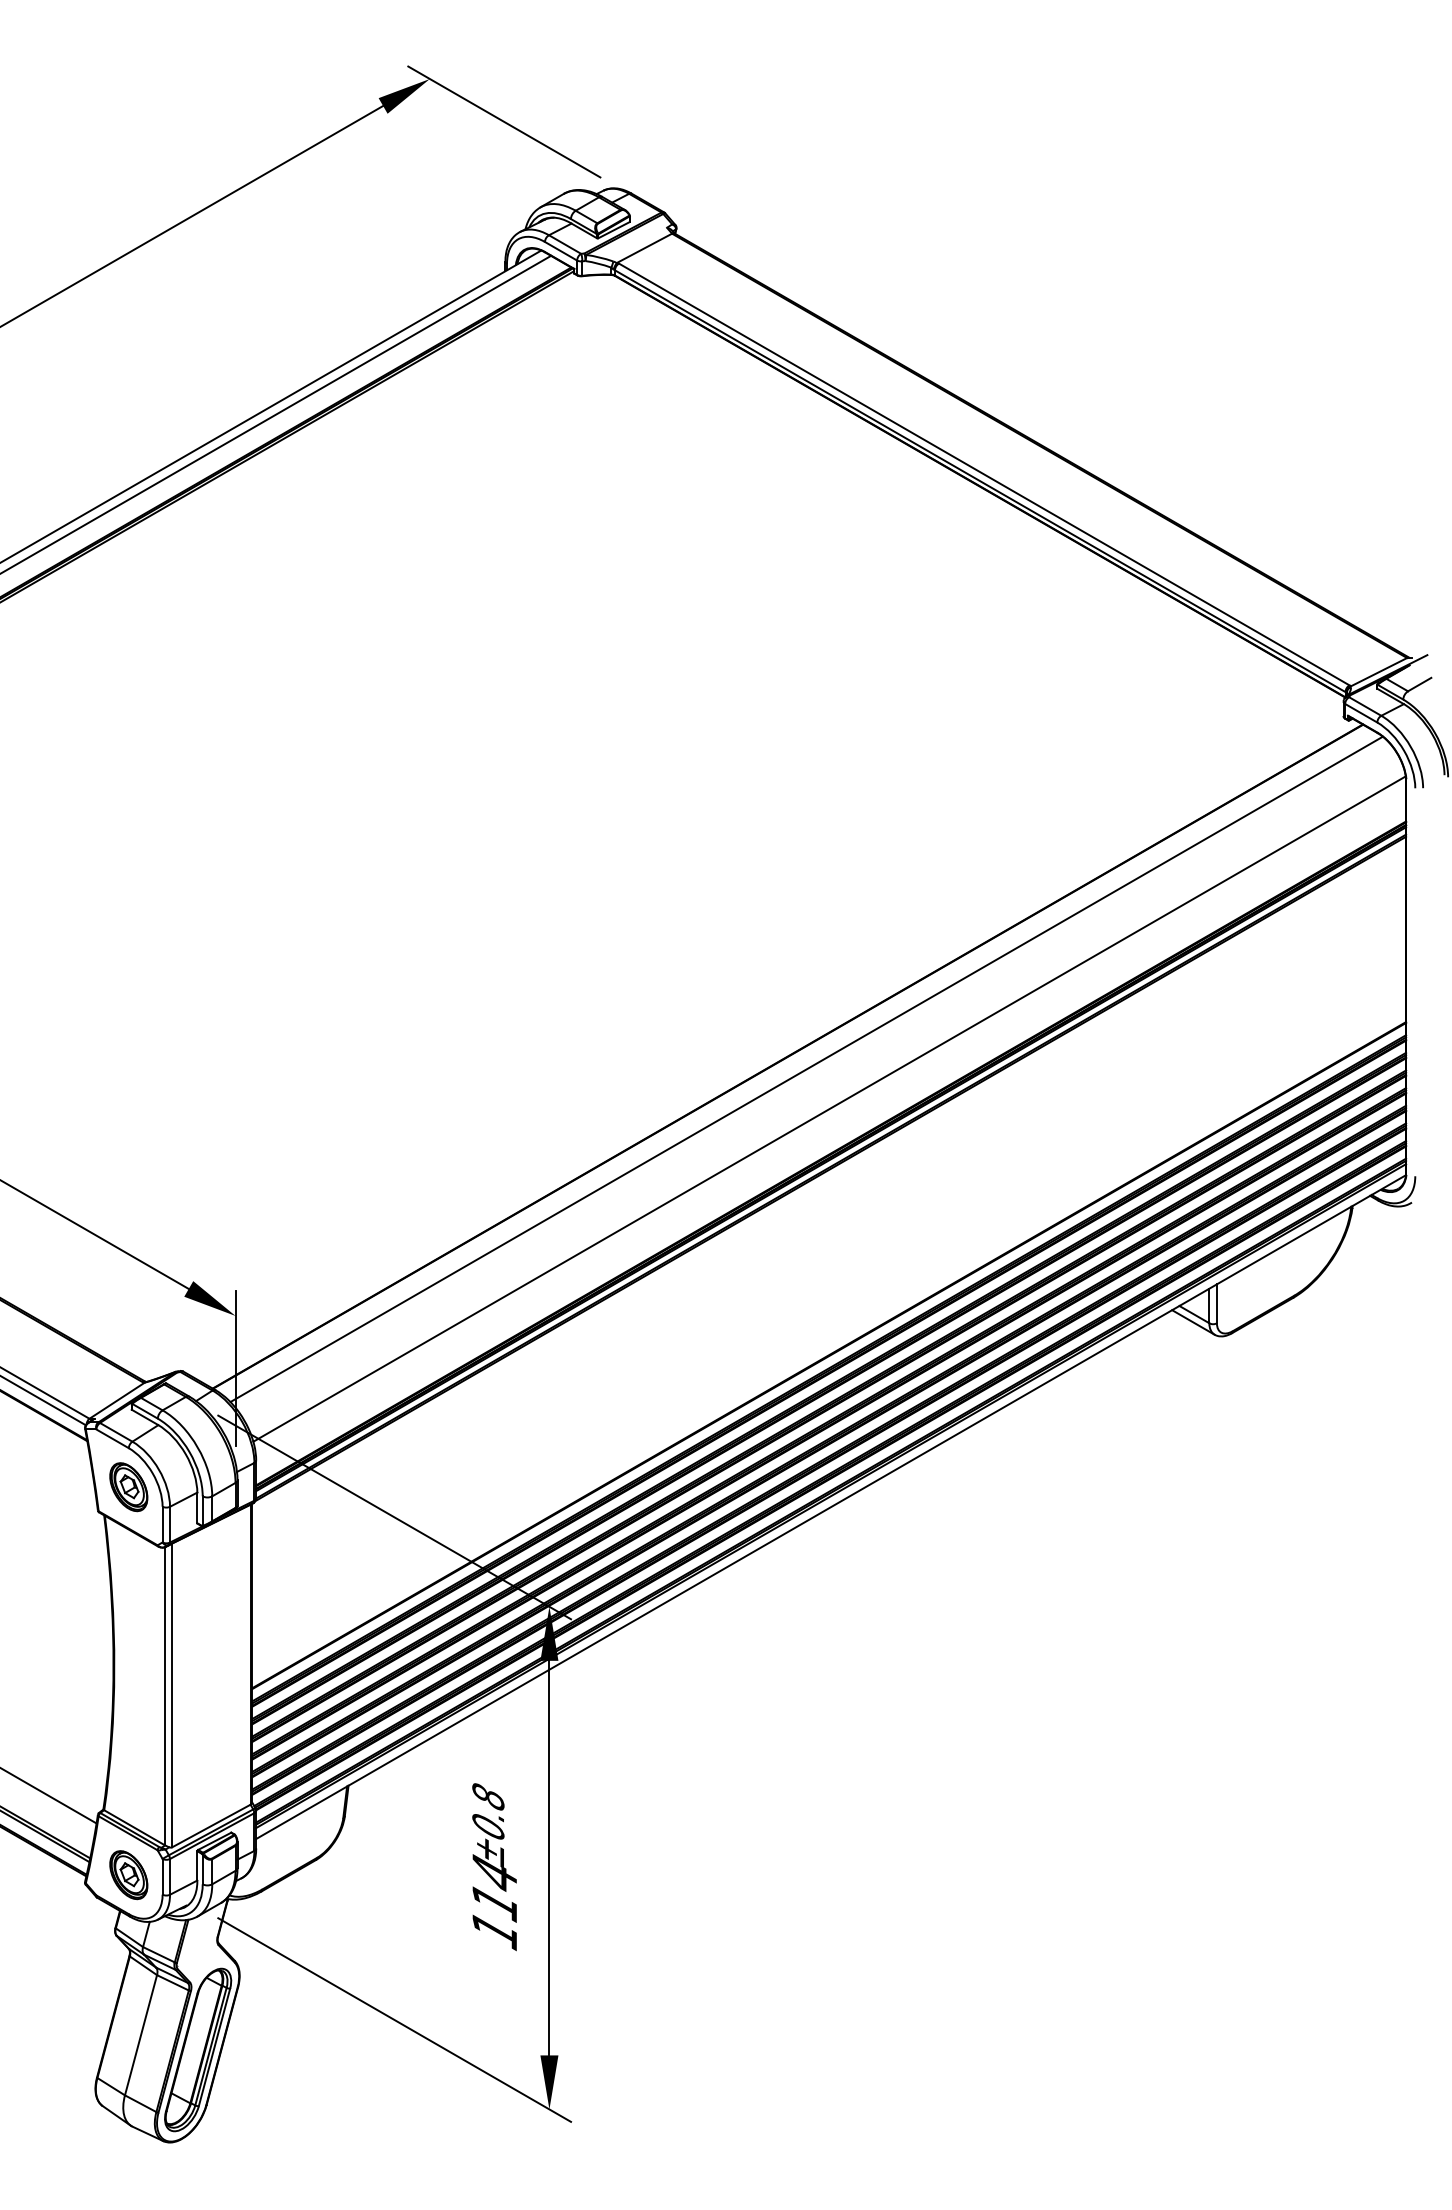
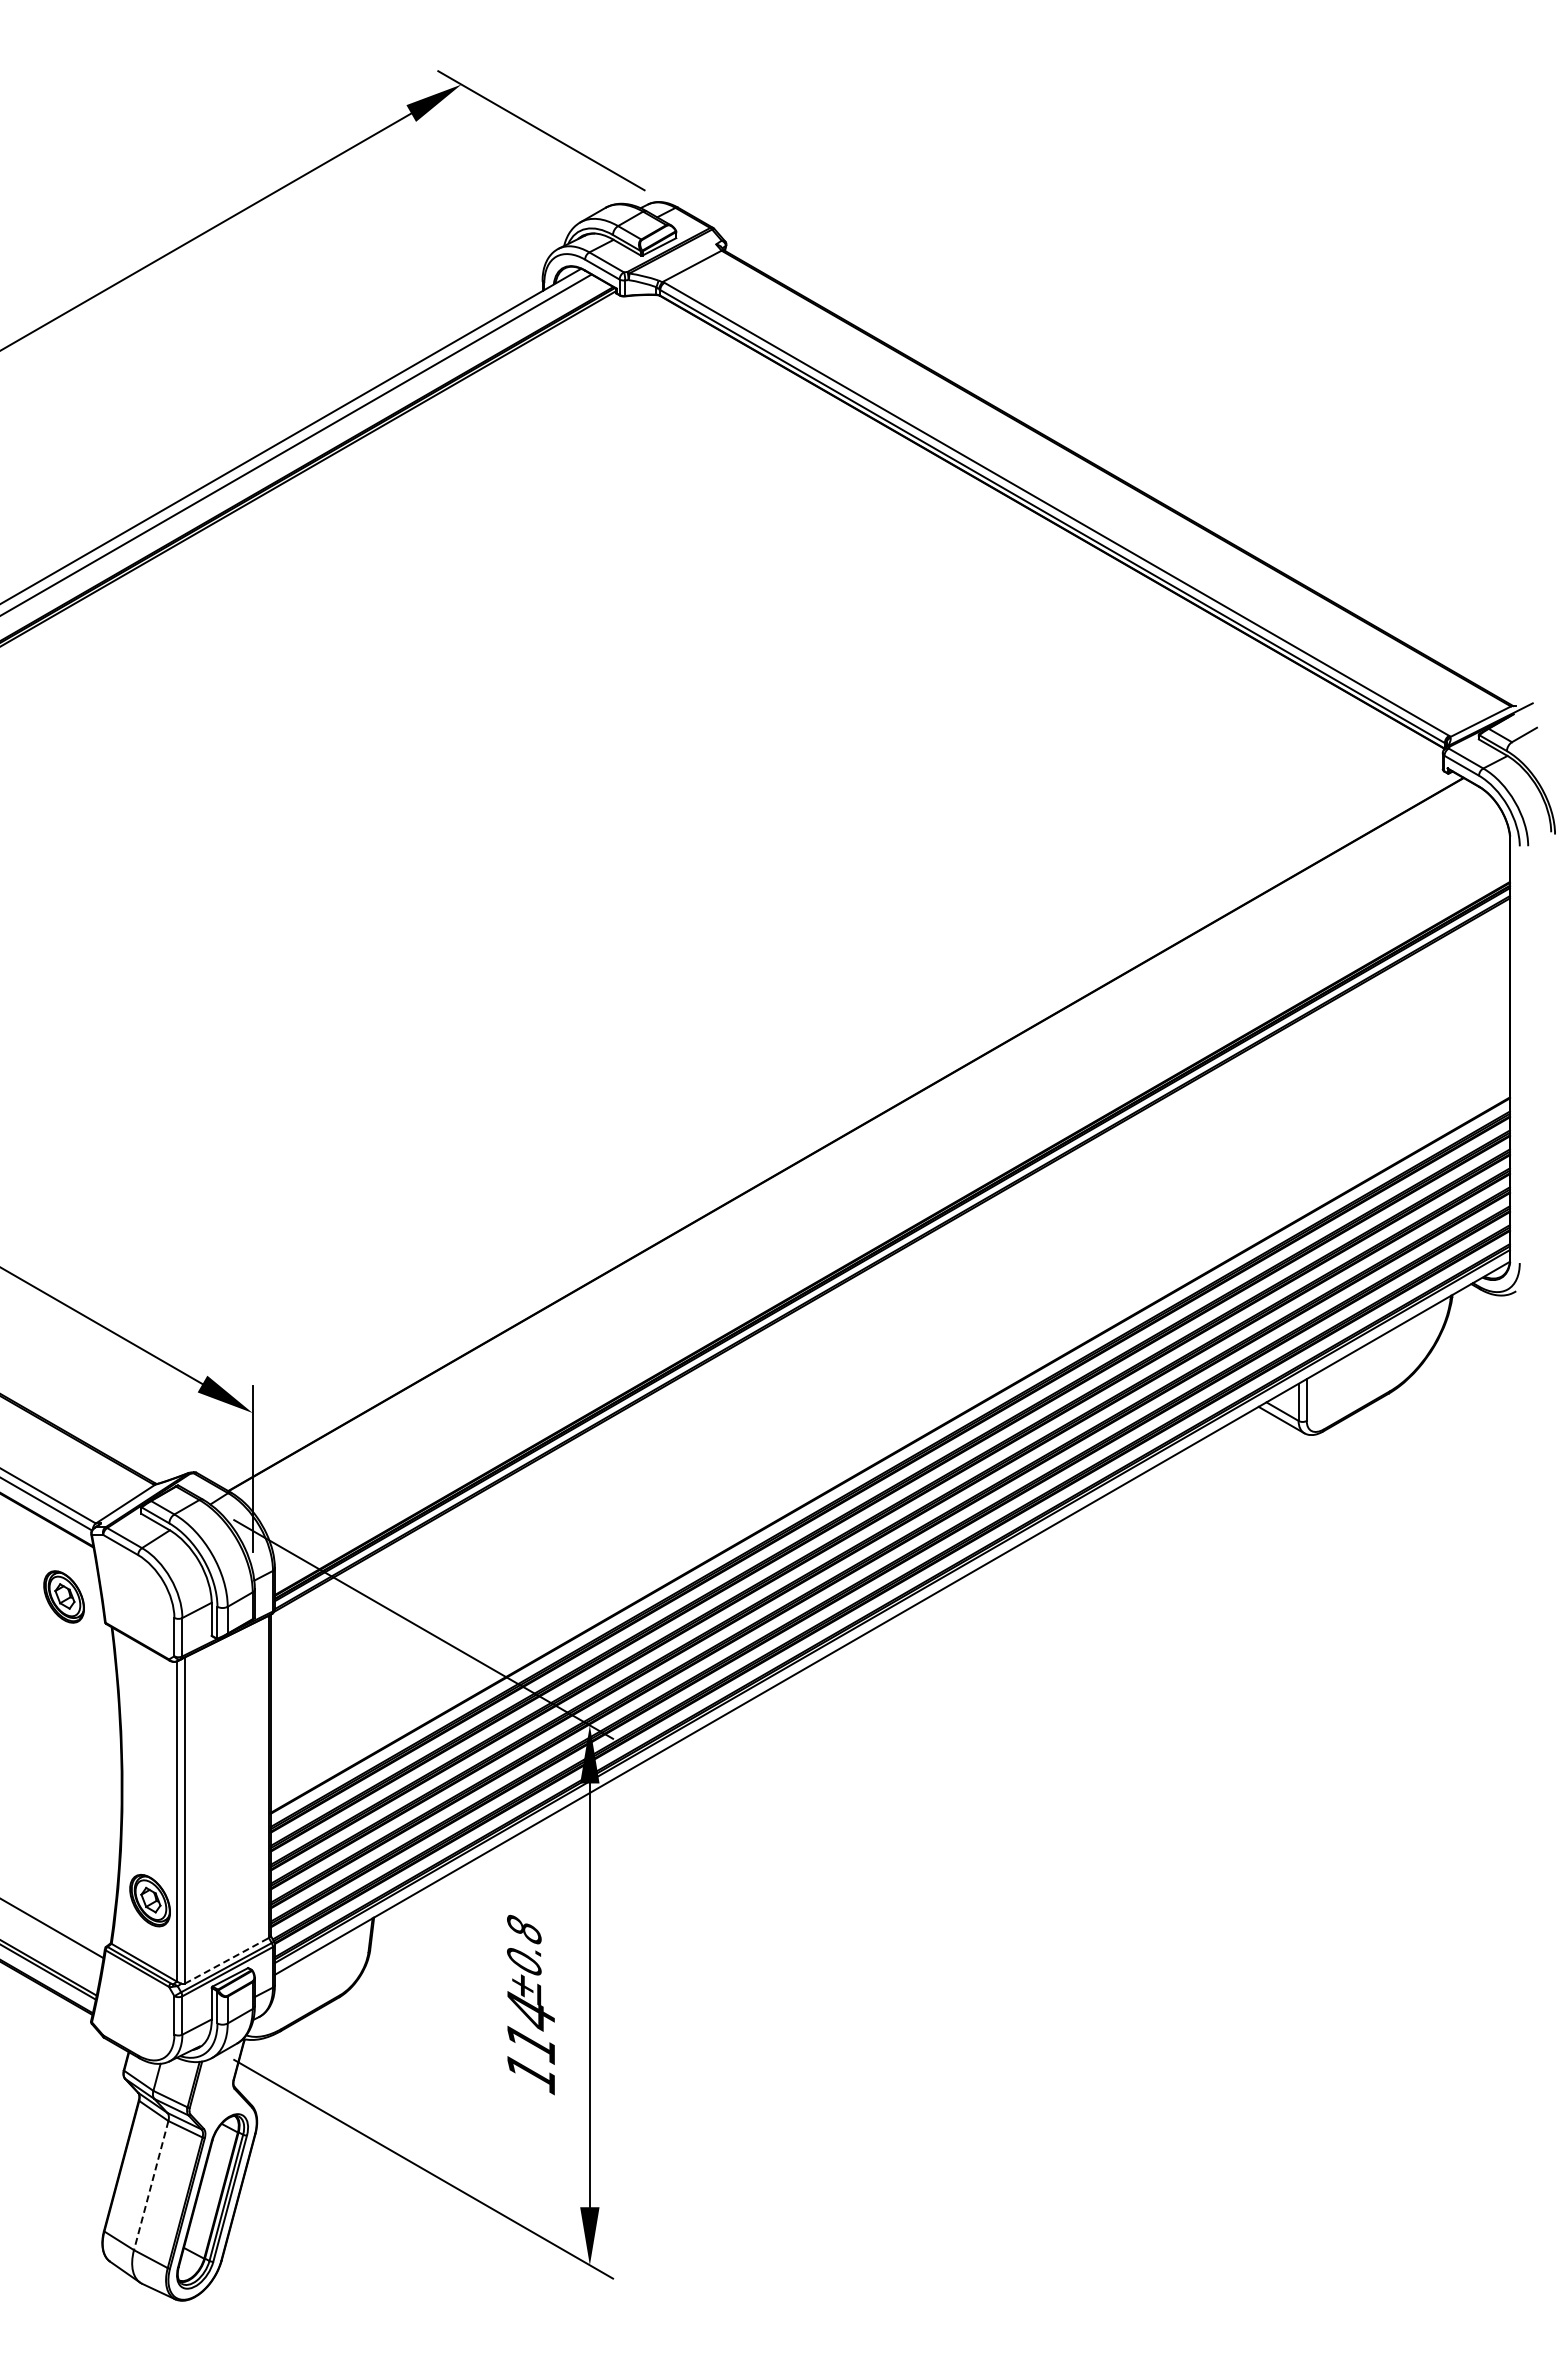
line: (807, 1068) -> (866, 1147), removed
line: (829, 1108) -> (890, 1190), removed
part: (128, 1486) -> (63, 1596), moved
line: (211, 1825) -> (226, 1960), solid -> dashed
part: (128, 1875) -> (149, 1900), moved
line: (141, 2035) -> (151, 2185), solid -> dashed

